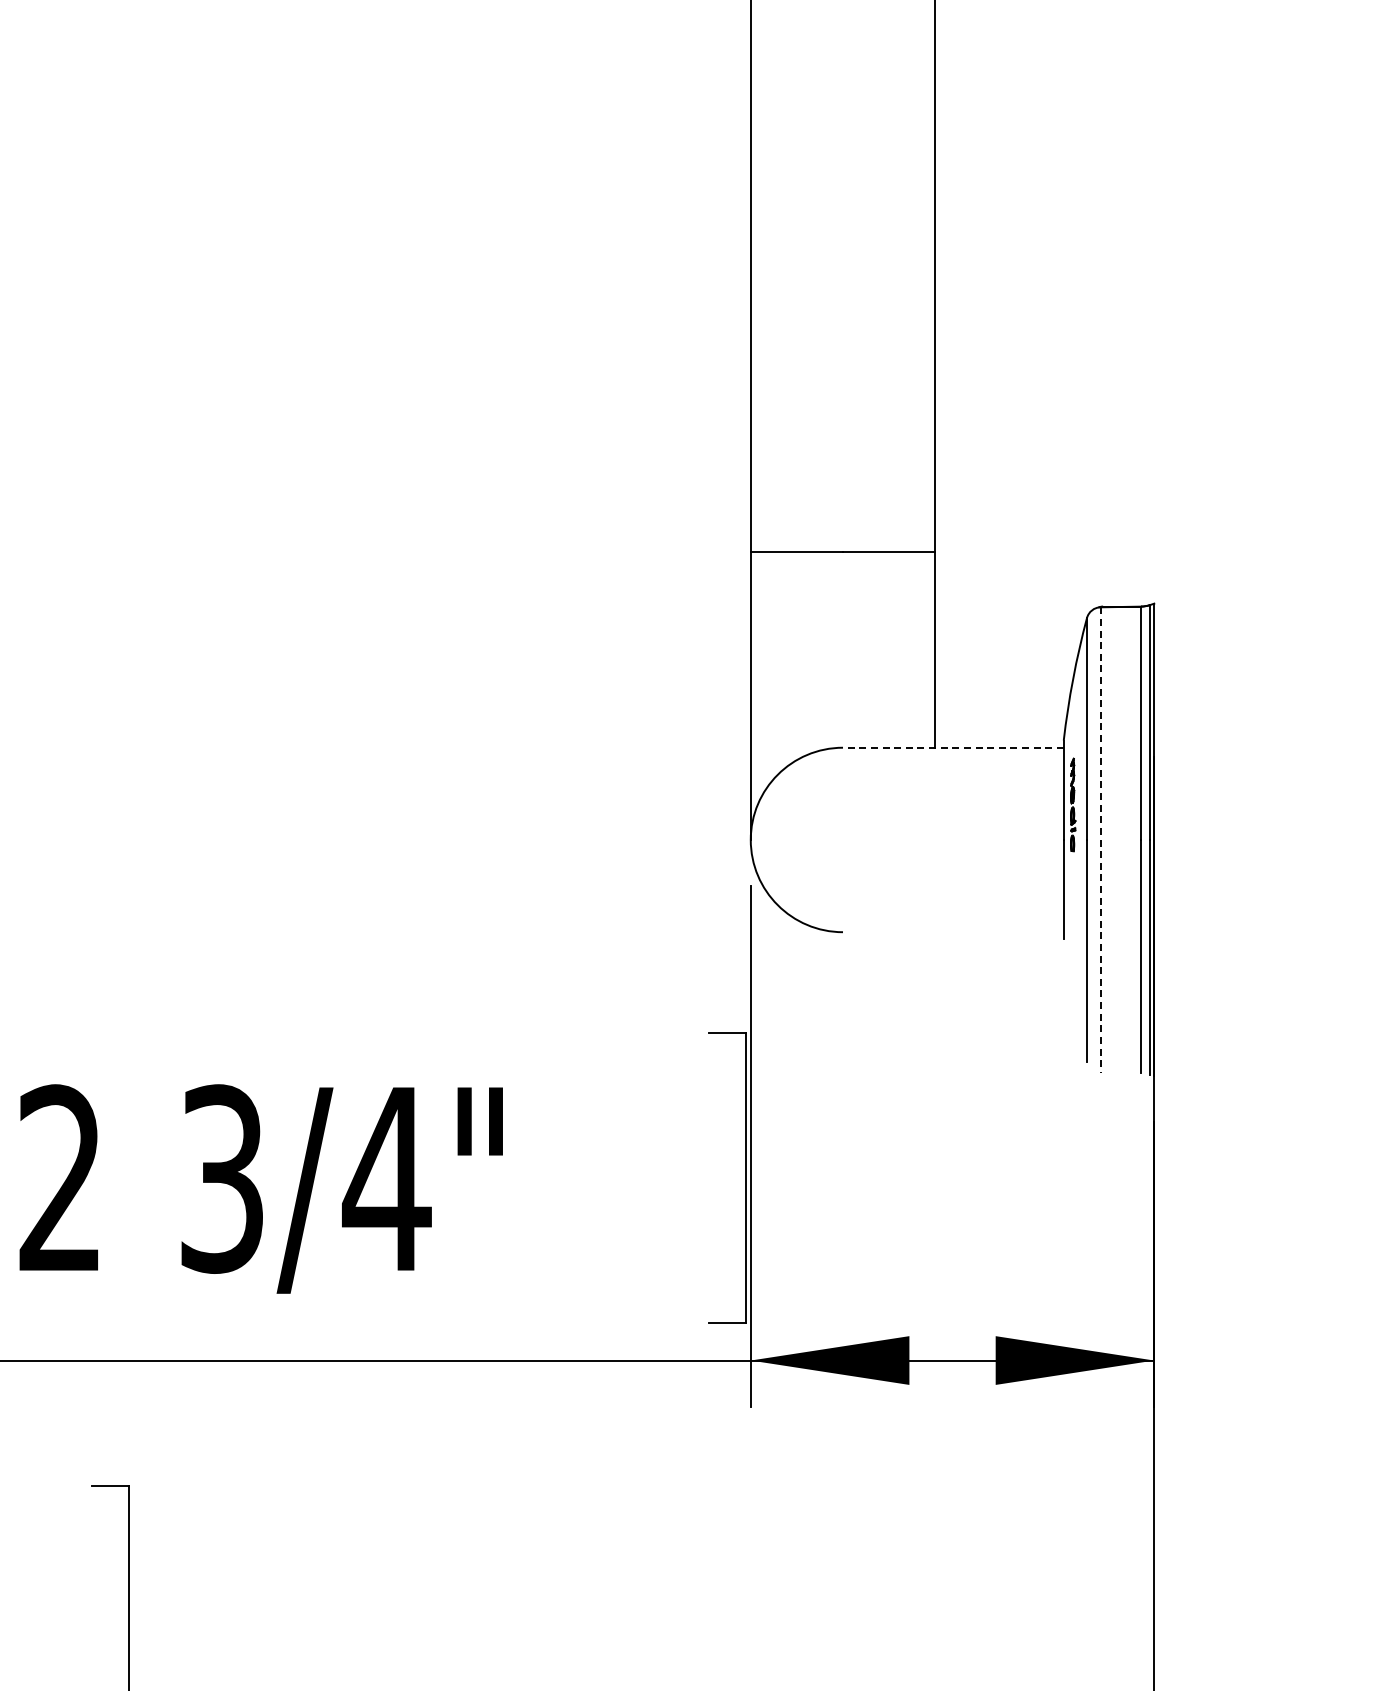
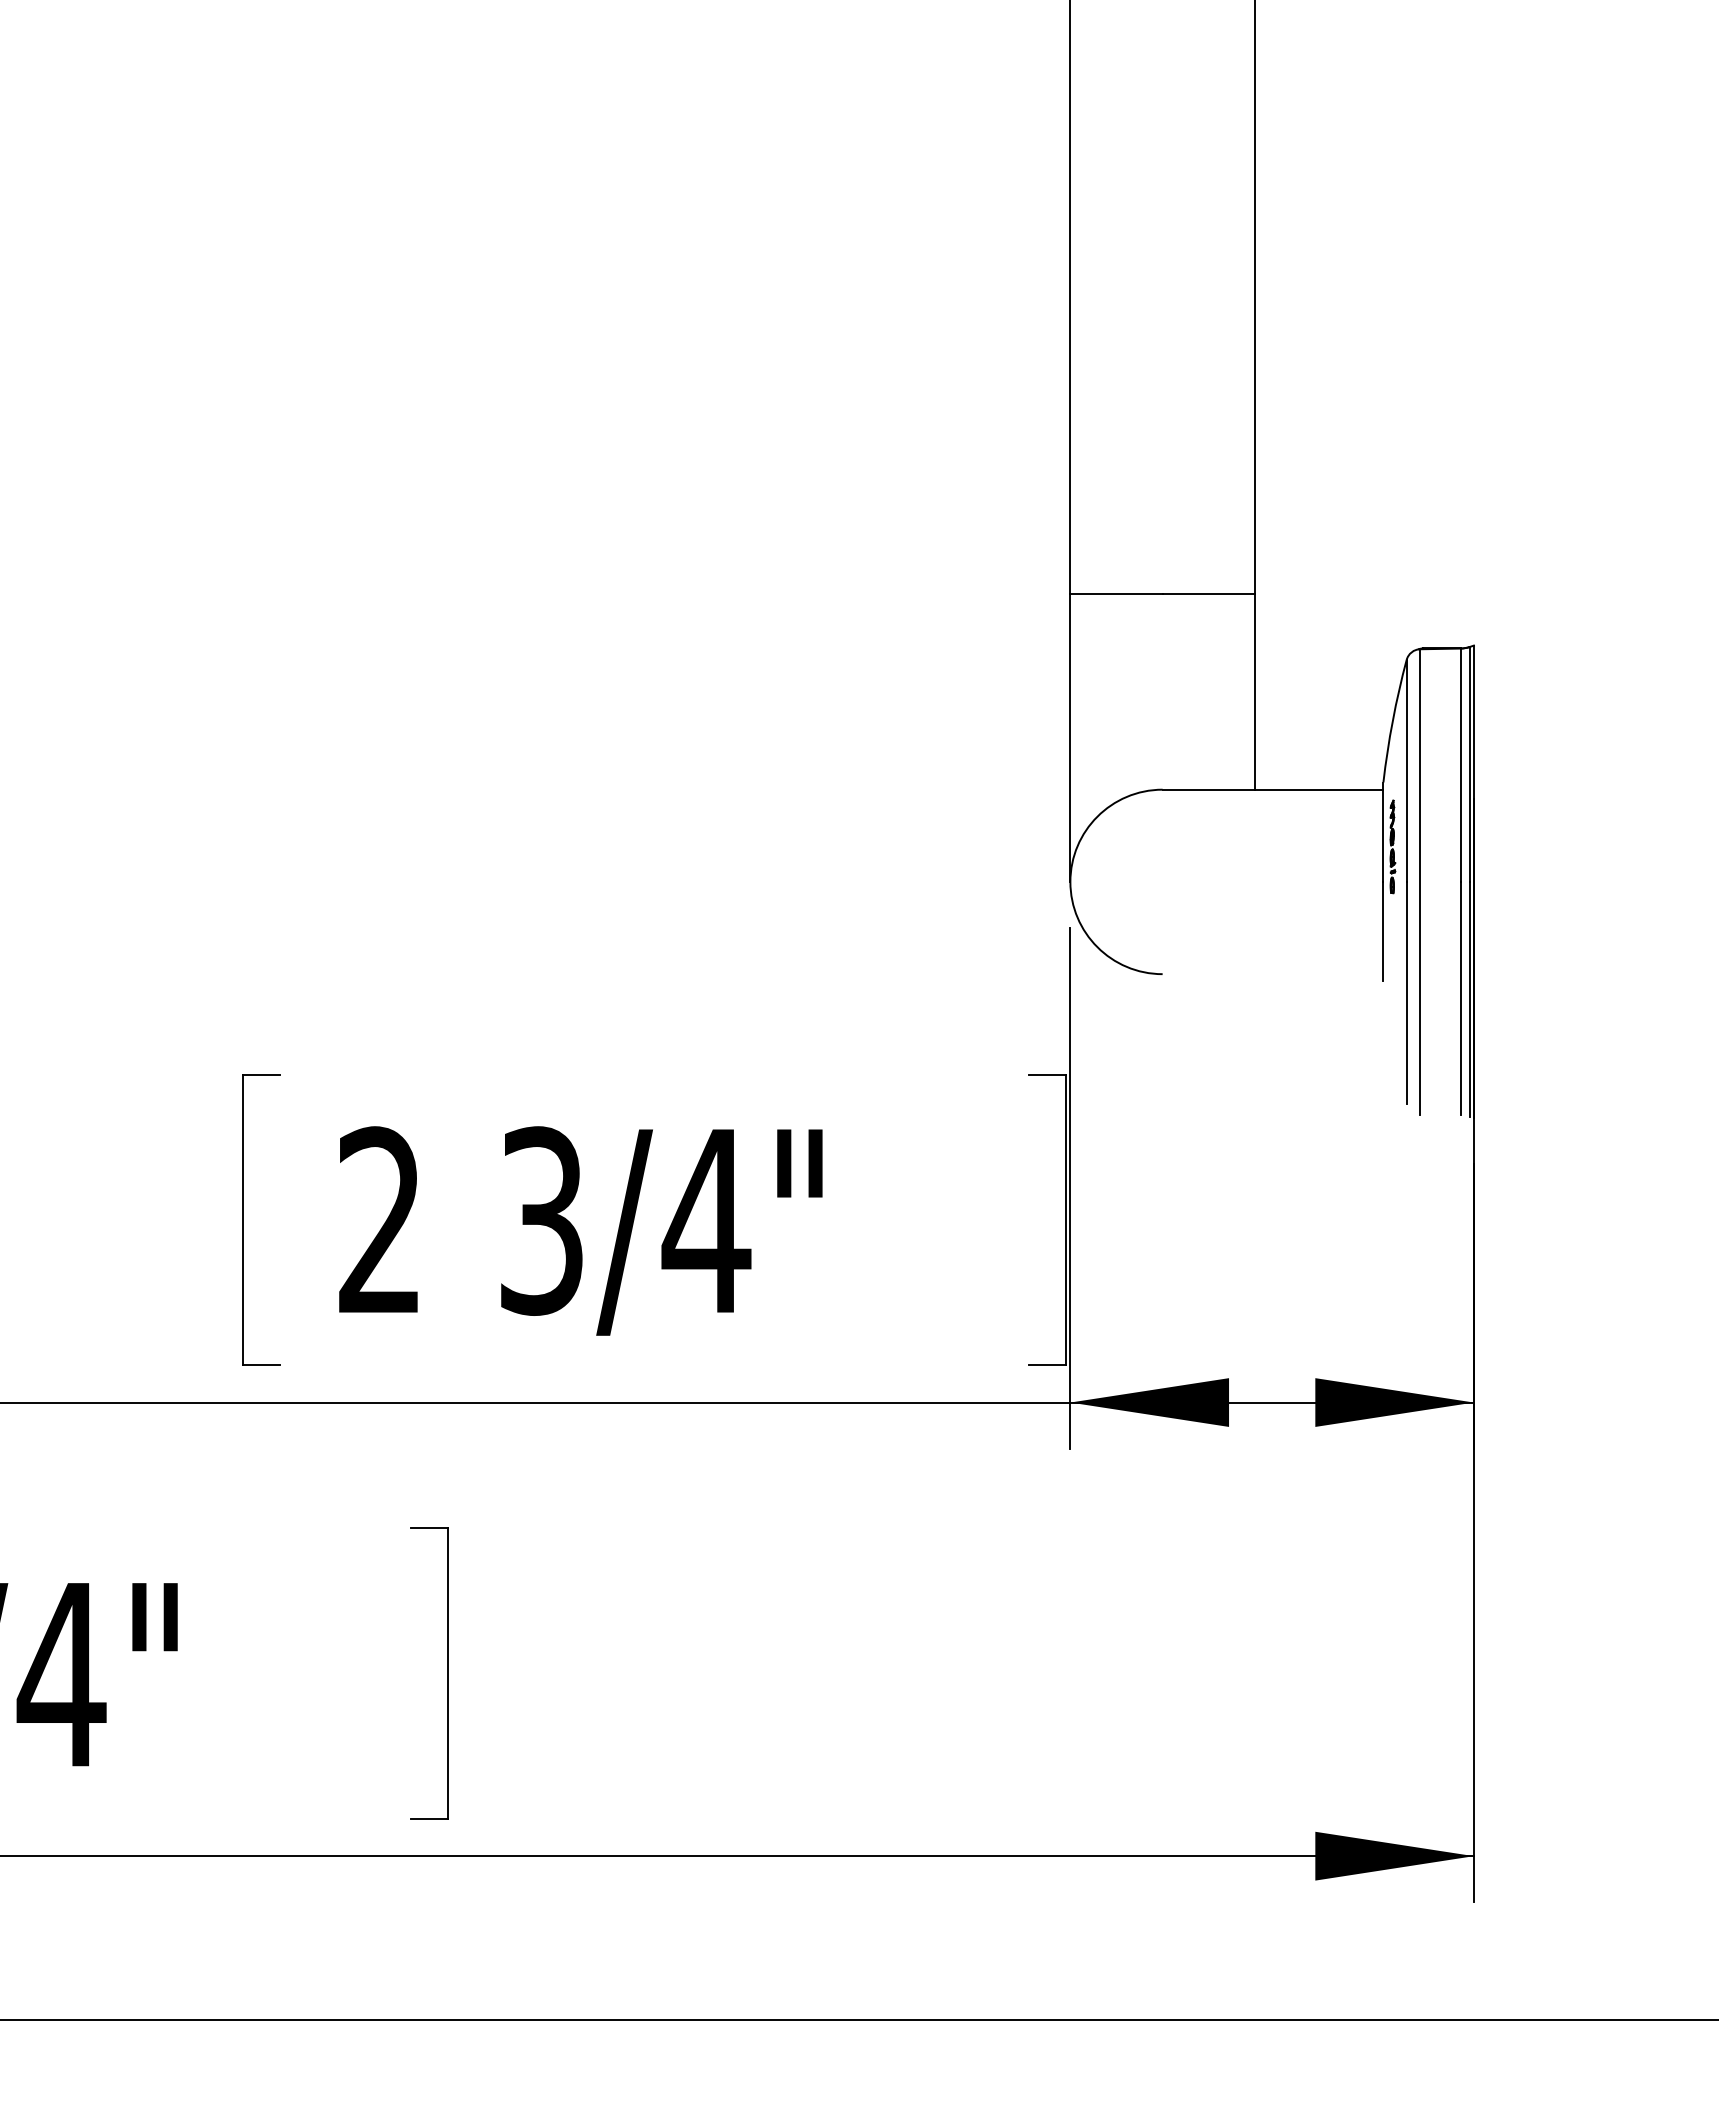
line: (952, 747) -> (1272, 789), dashed -> solid
line: (1100, 839) -> (1420, 881), dashed -> solid

